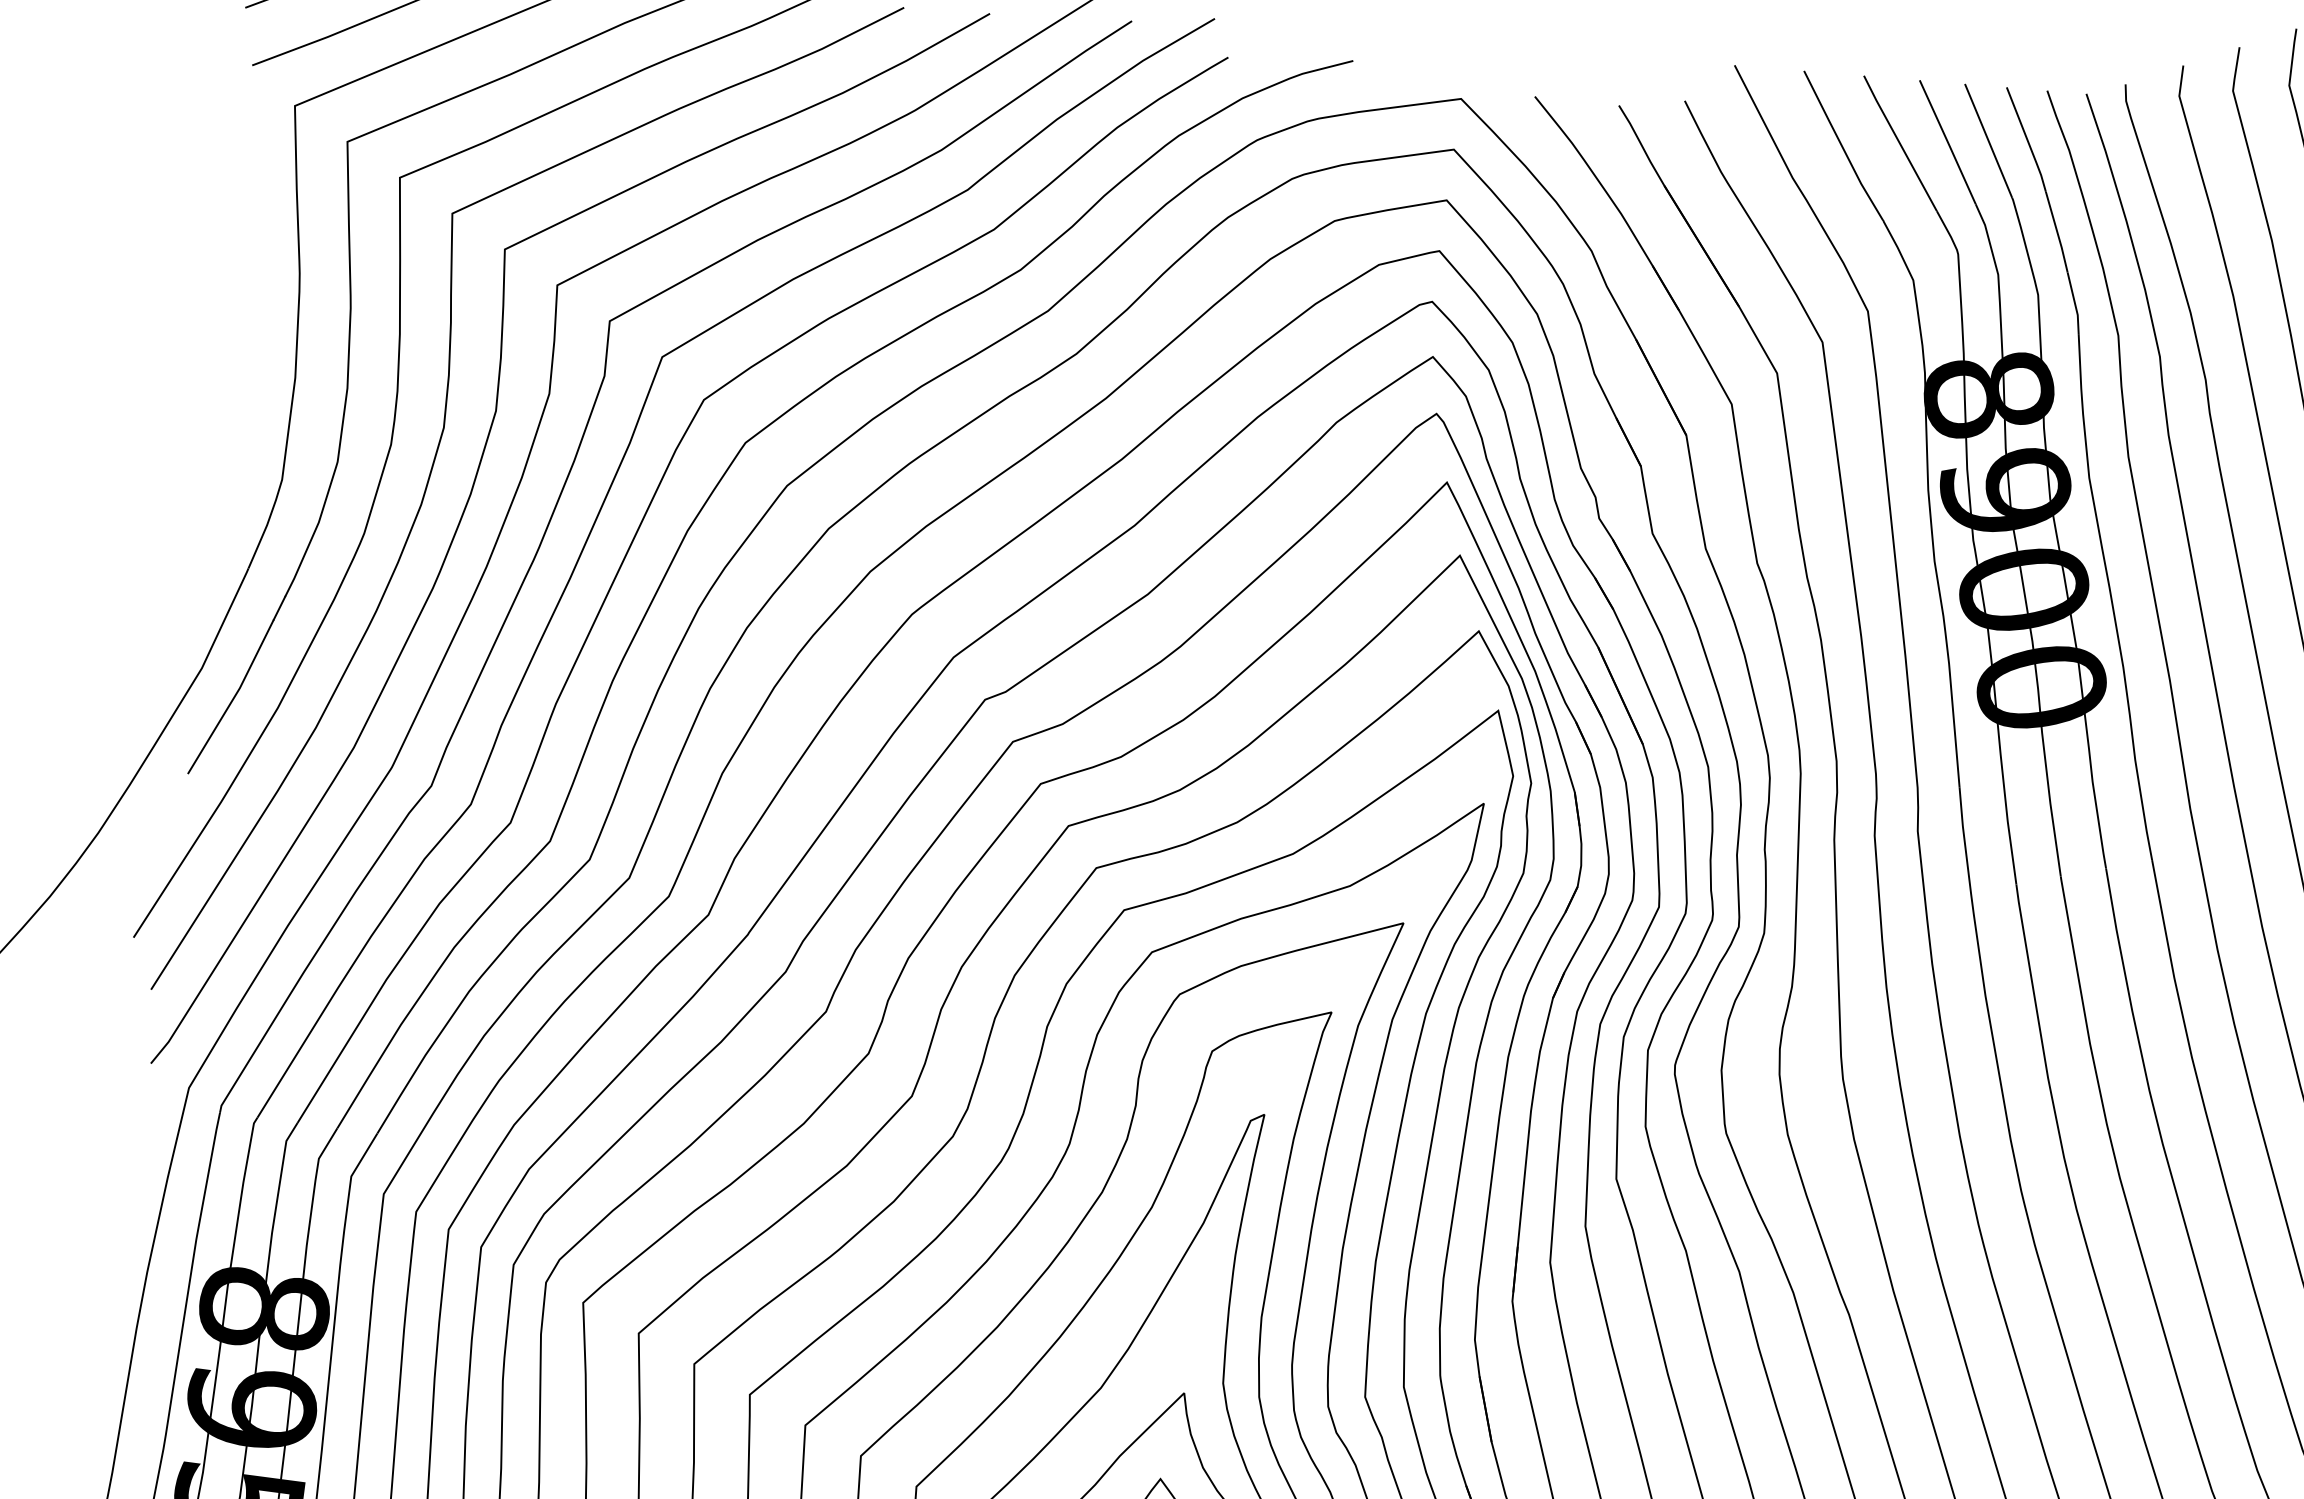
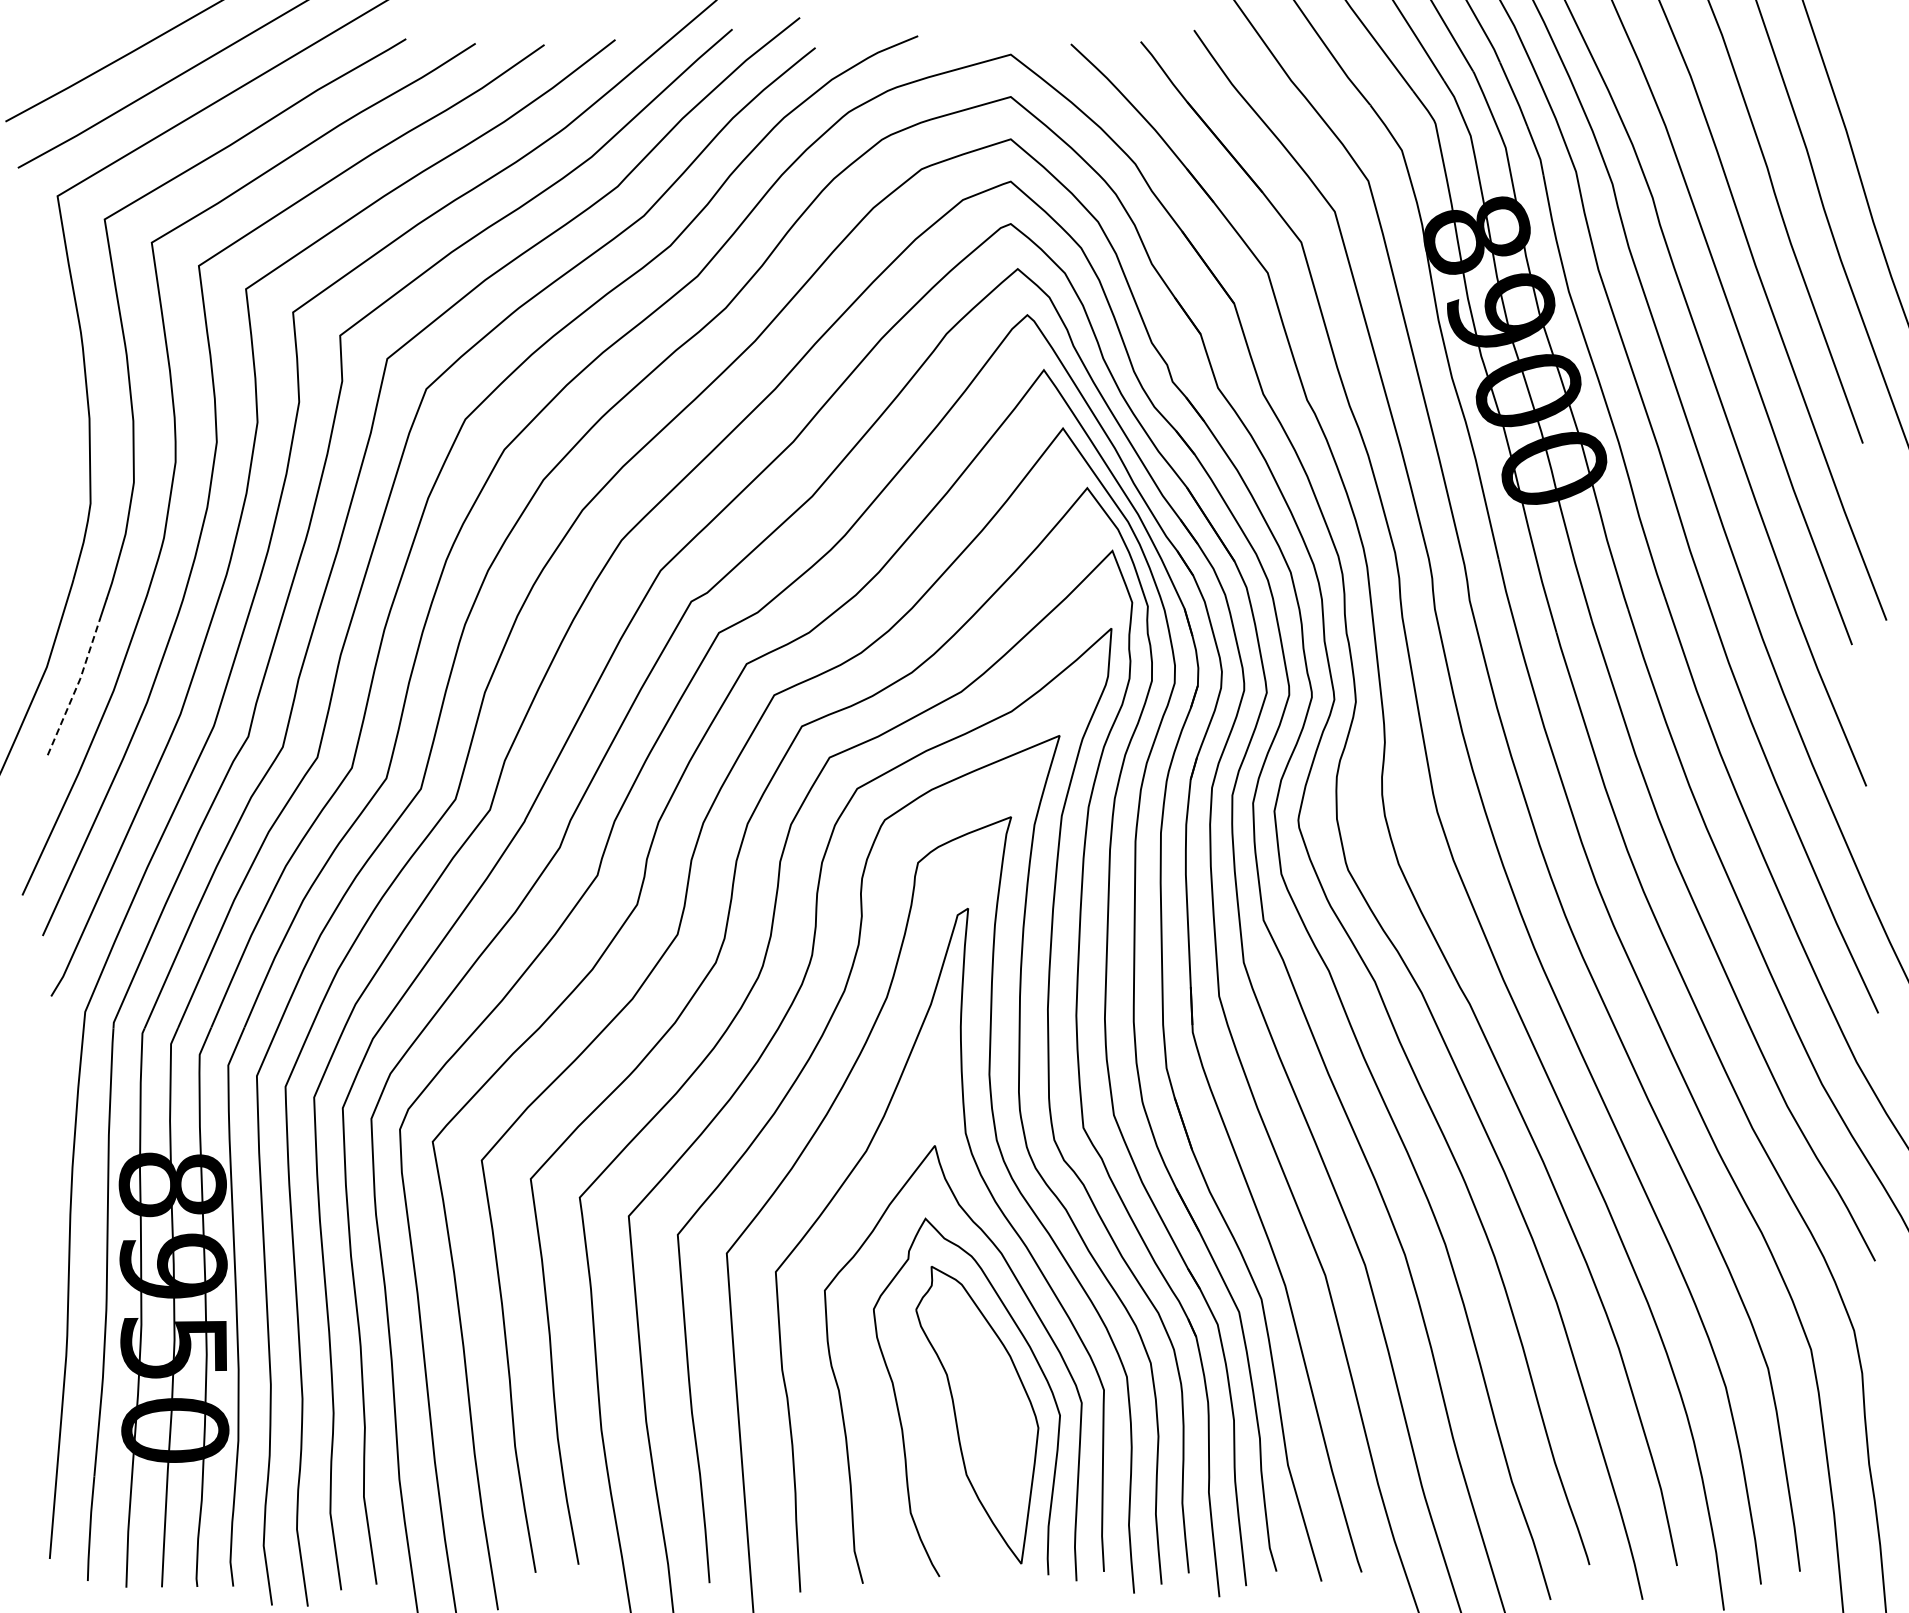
line: (233, 697) -> (76, 687), solid -> dashed

